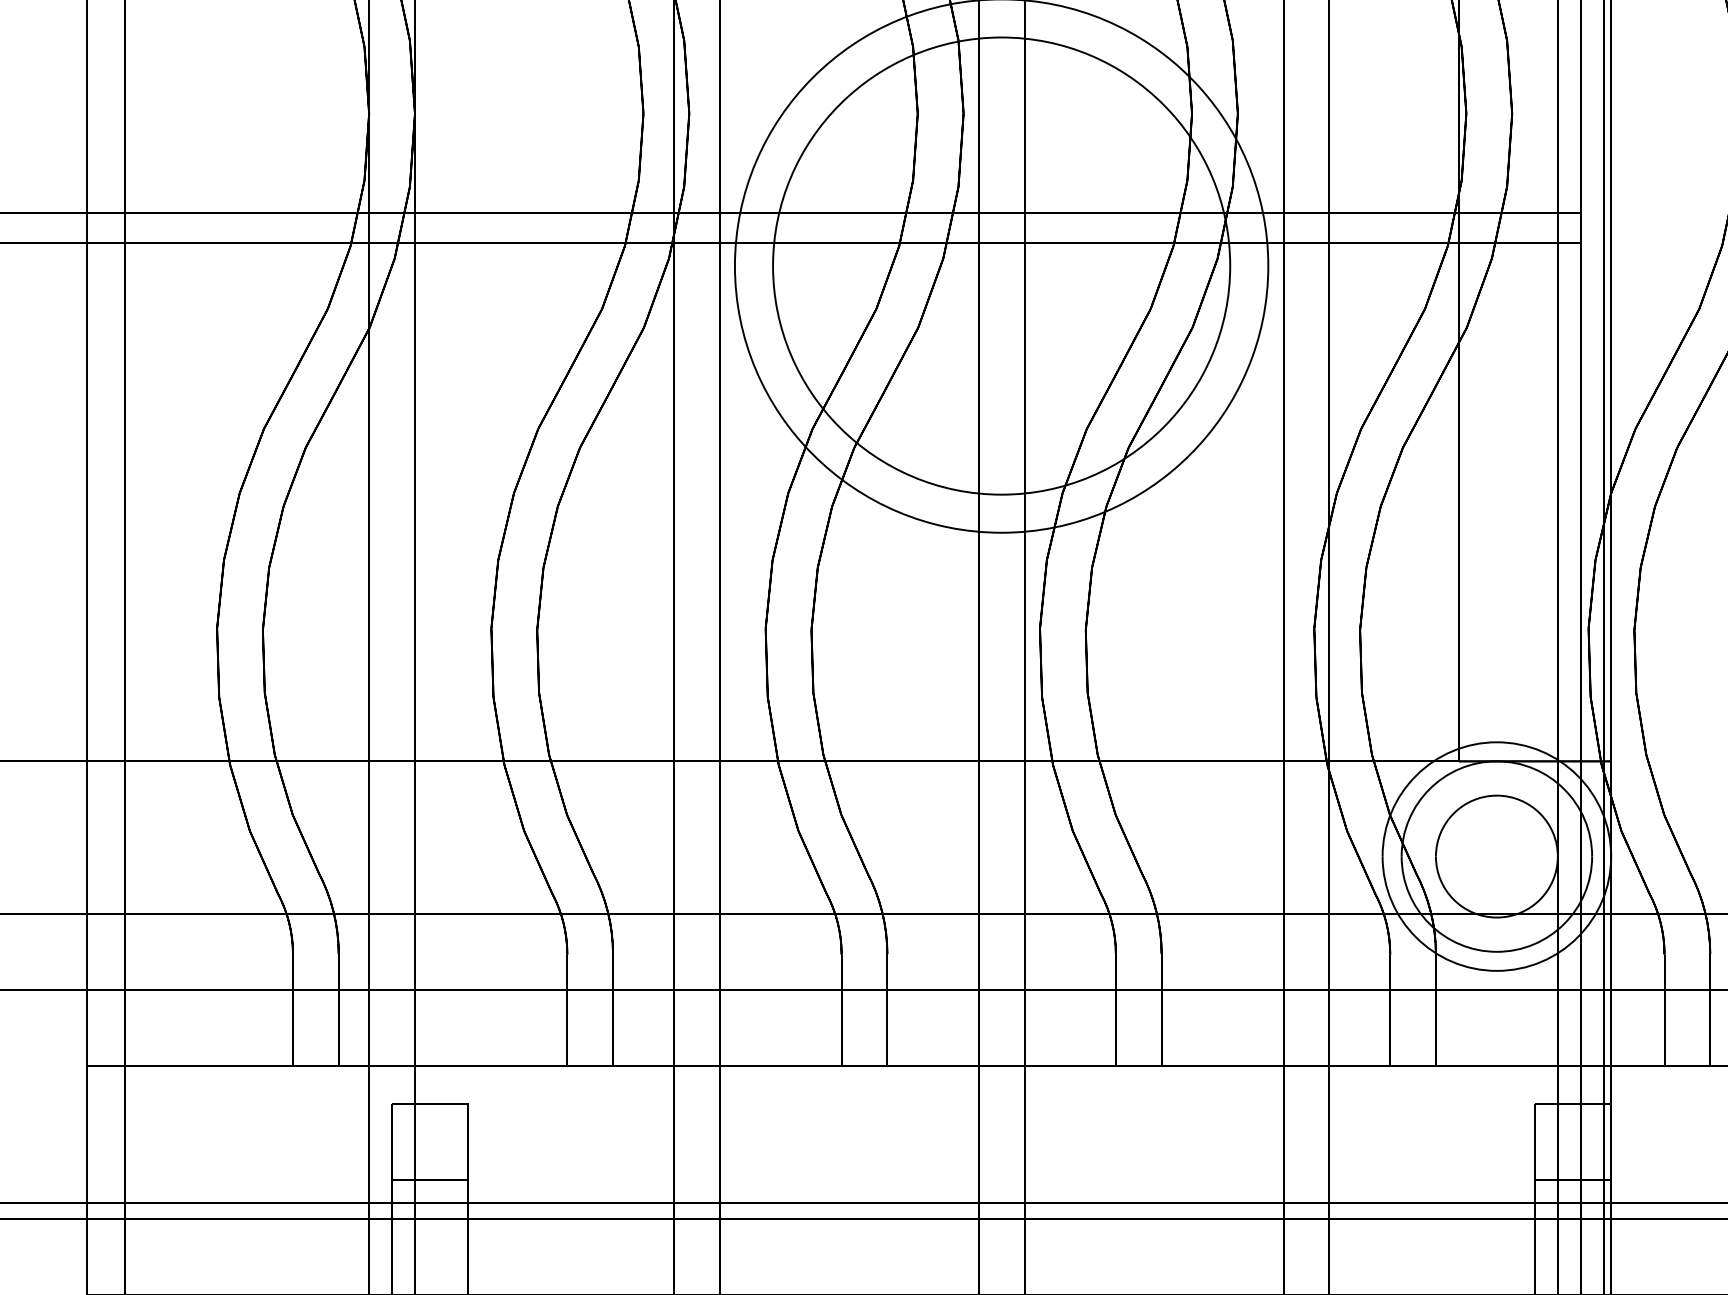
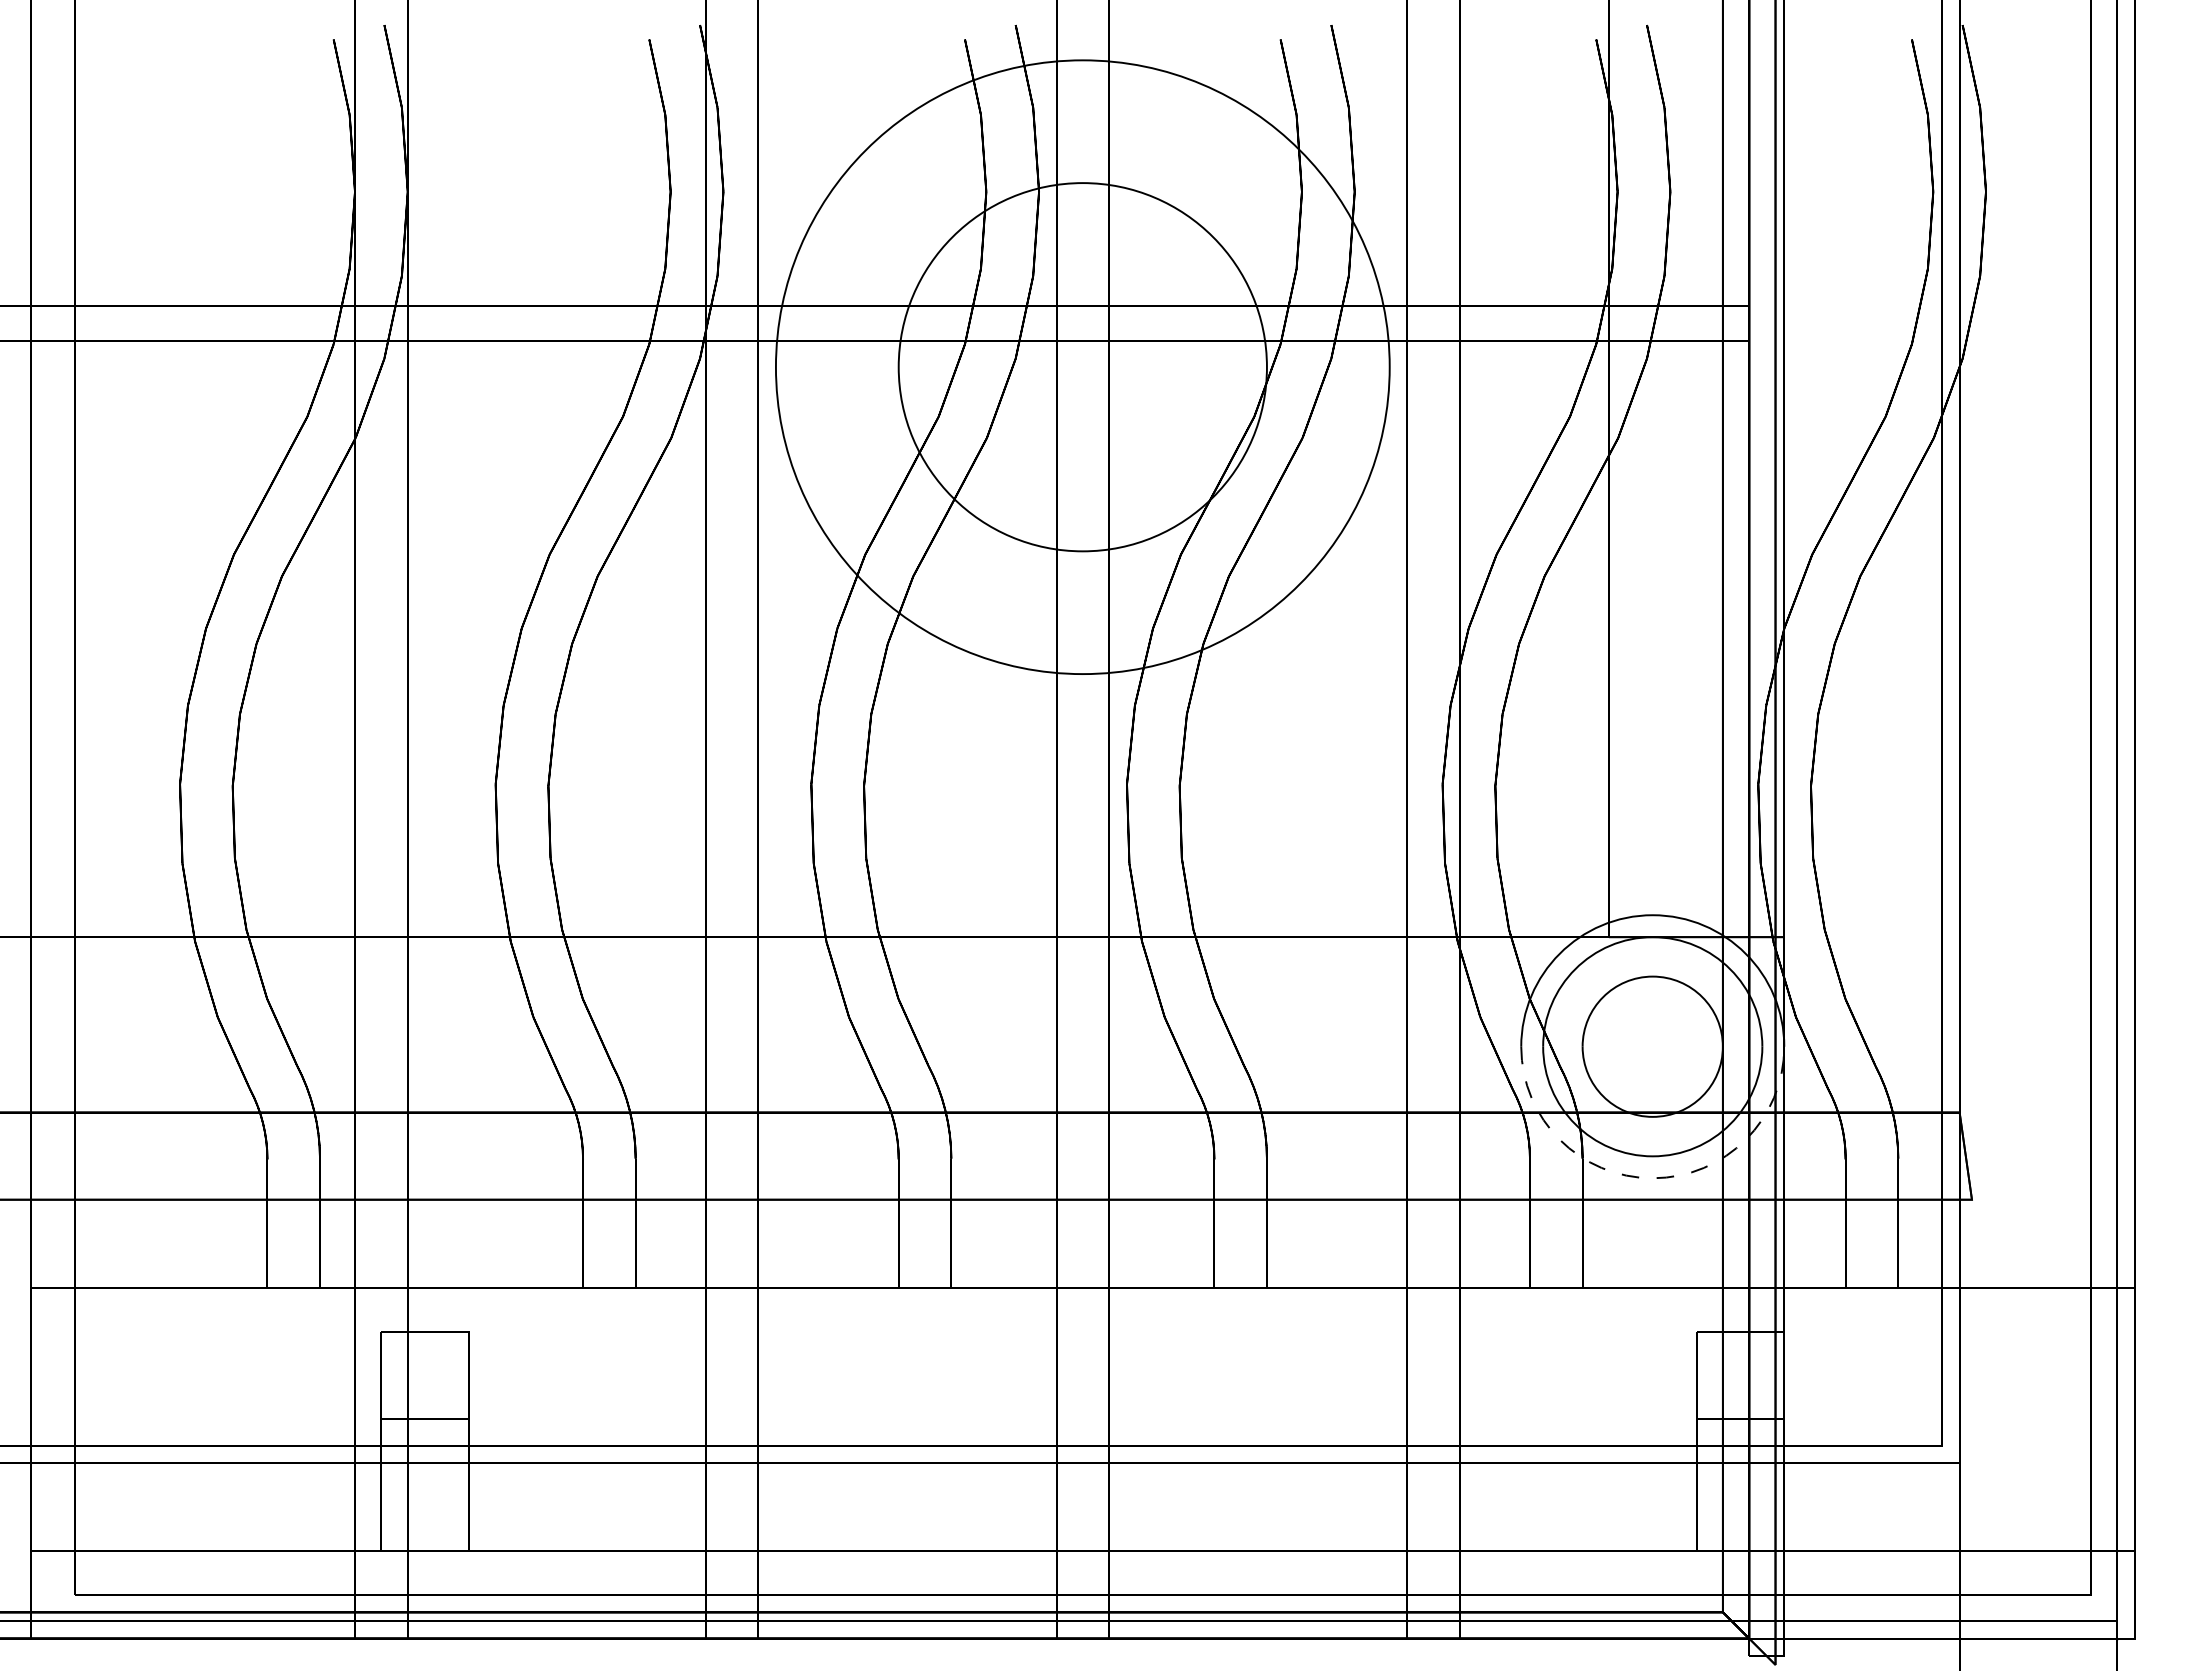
circle: (1001, 266) -> (1082, 367), size x0.7
arc: (1496, 971) -> (1652, 1178), solid -> dashed

